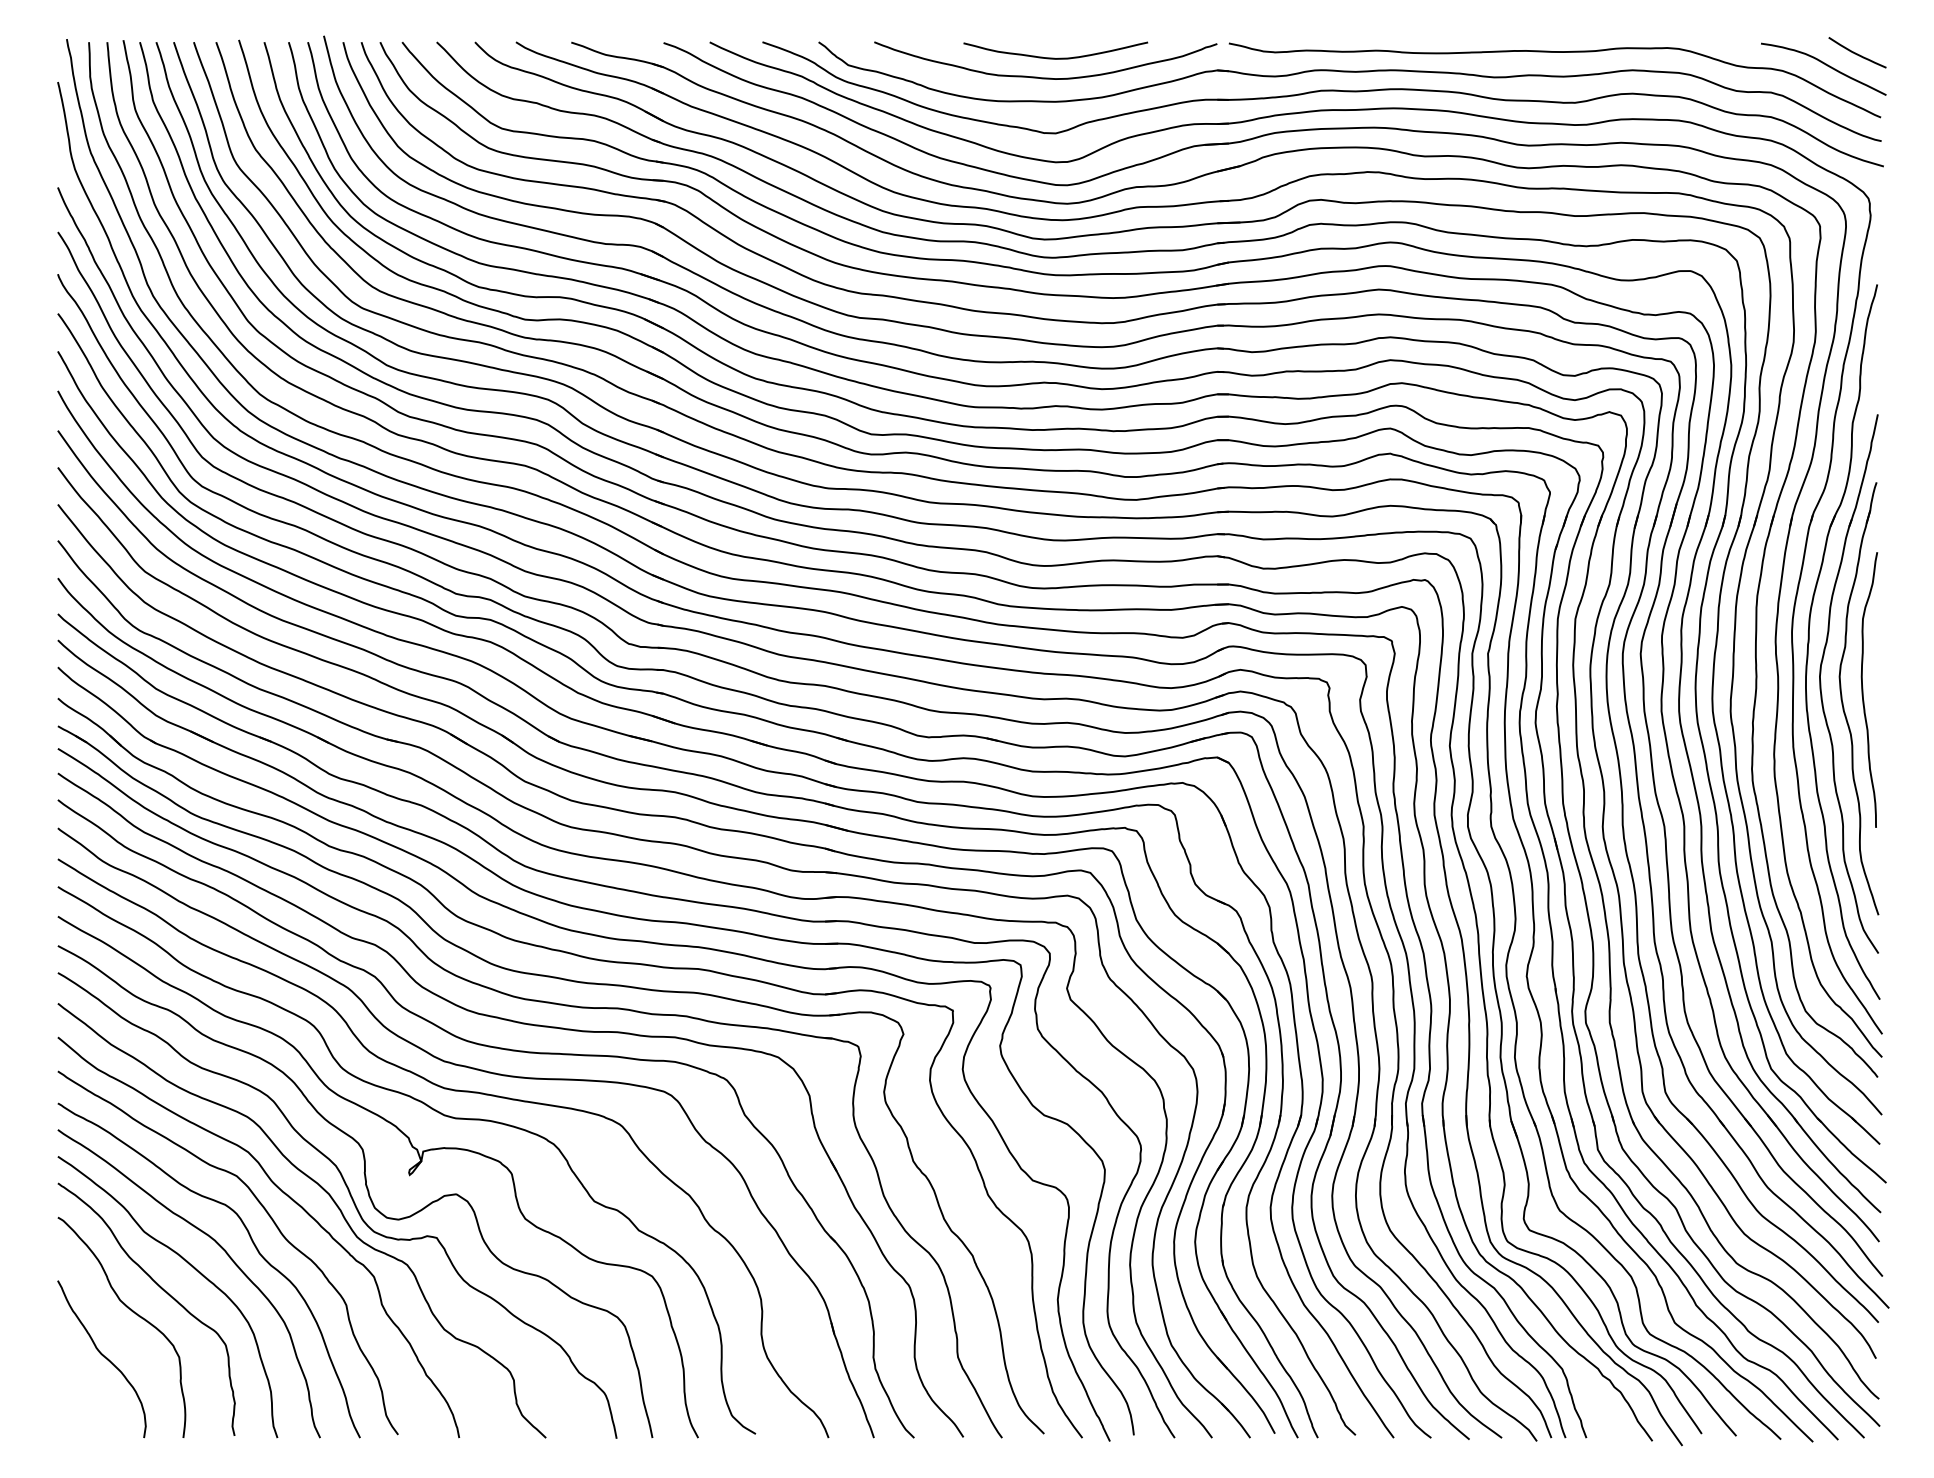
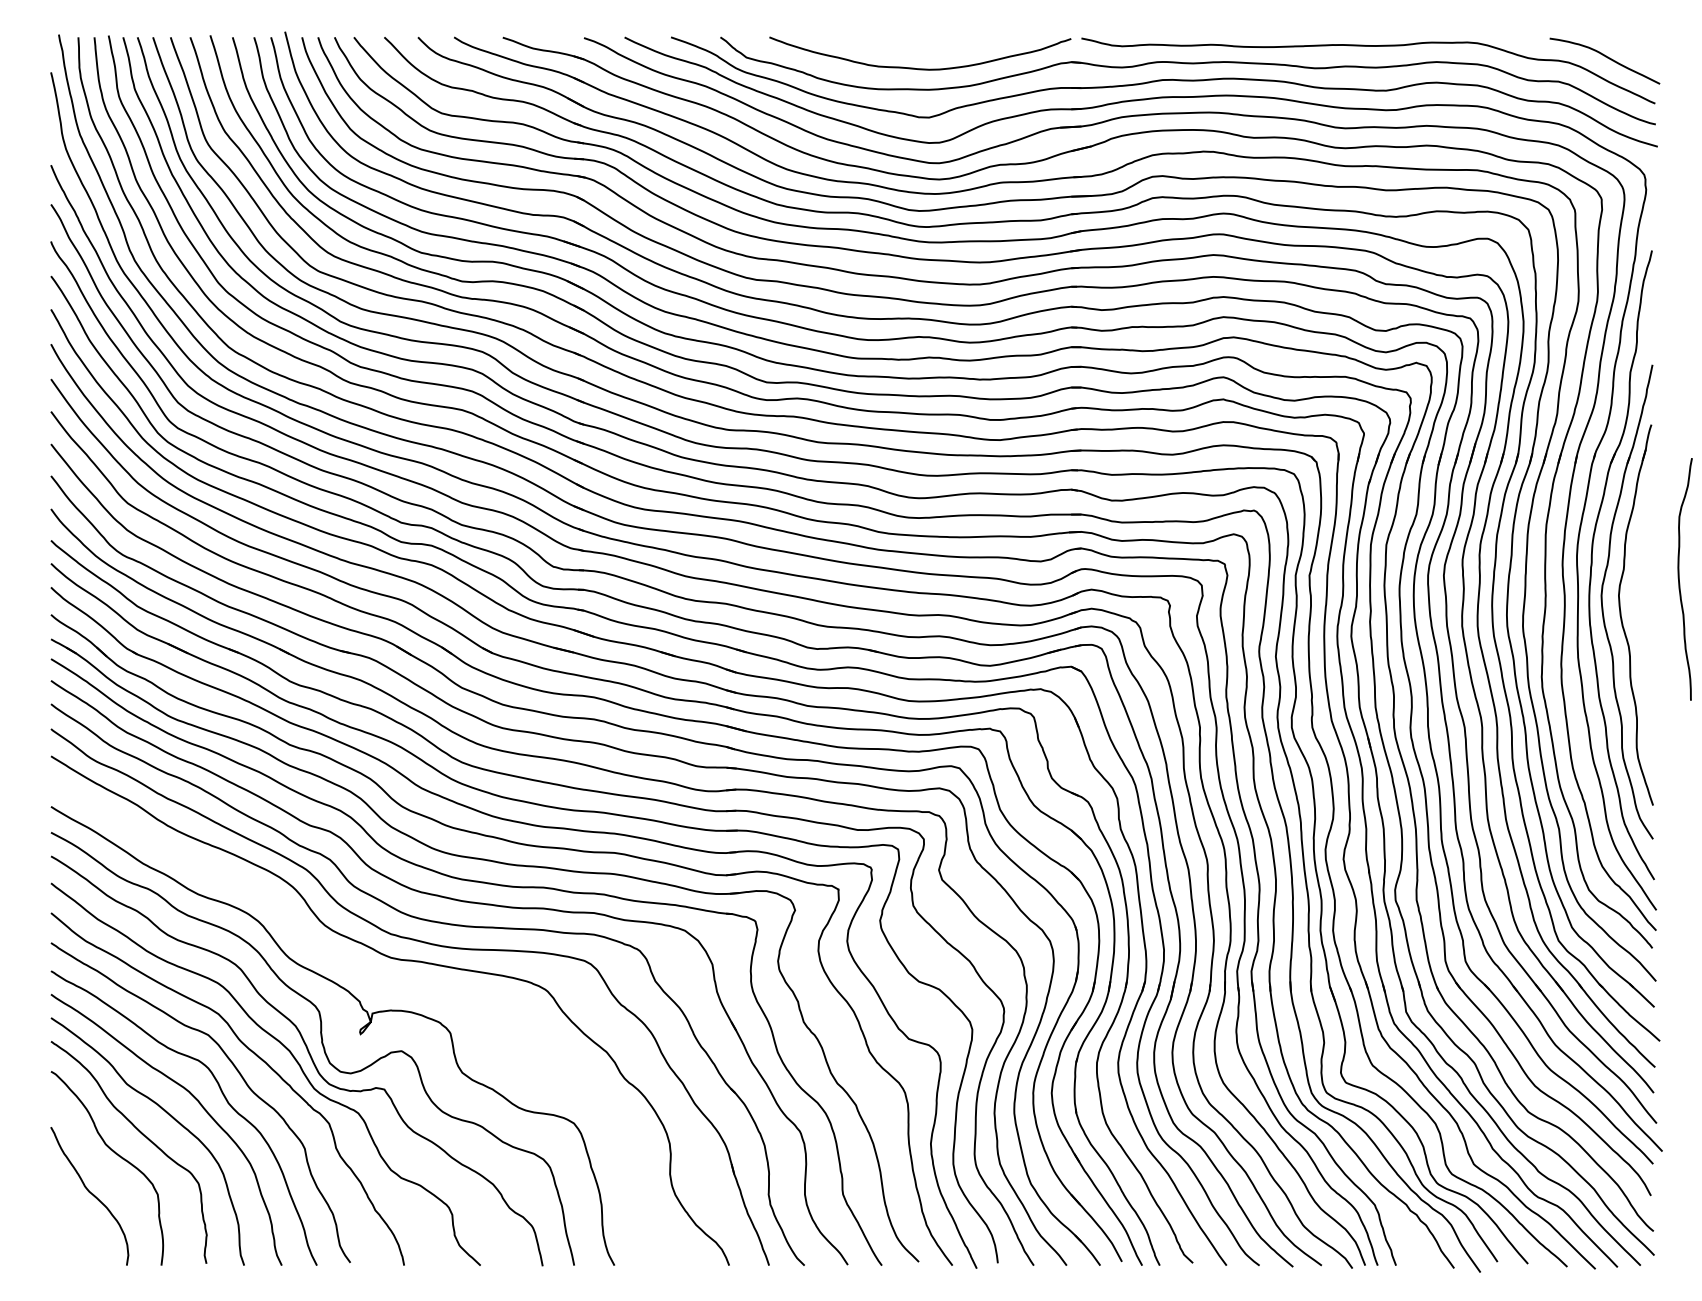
curve: (1856, 52) -> (1633, 46), removed
curve: (1056, 58) -> (929, 51), removed
curve: (1863, 690) -> (1679, 579), moved
curve: (436, 1112) -> (384, 979), removed

